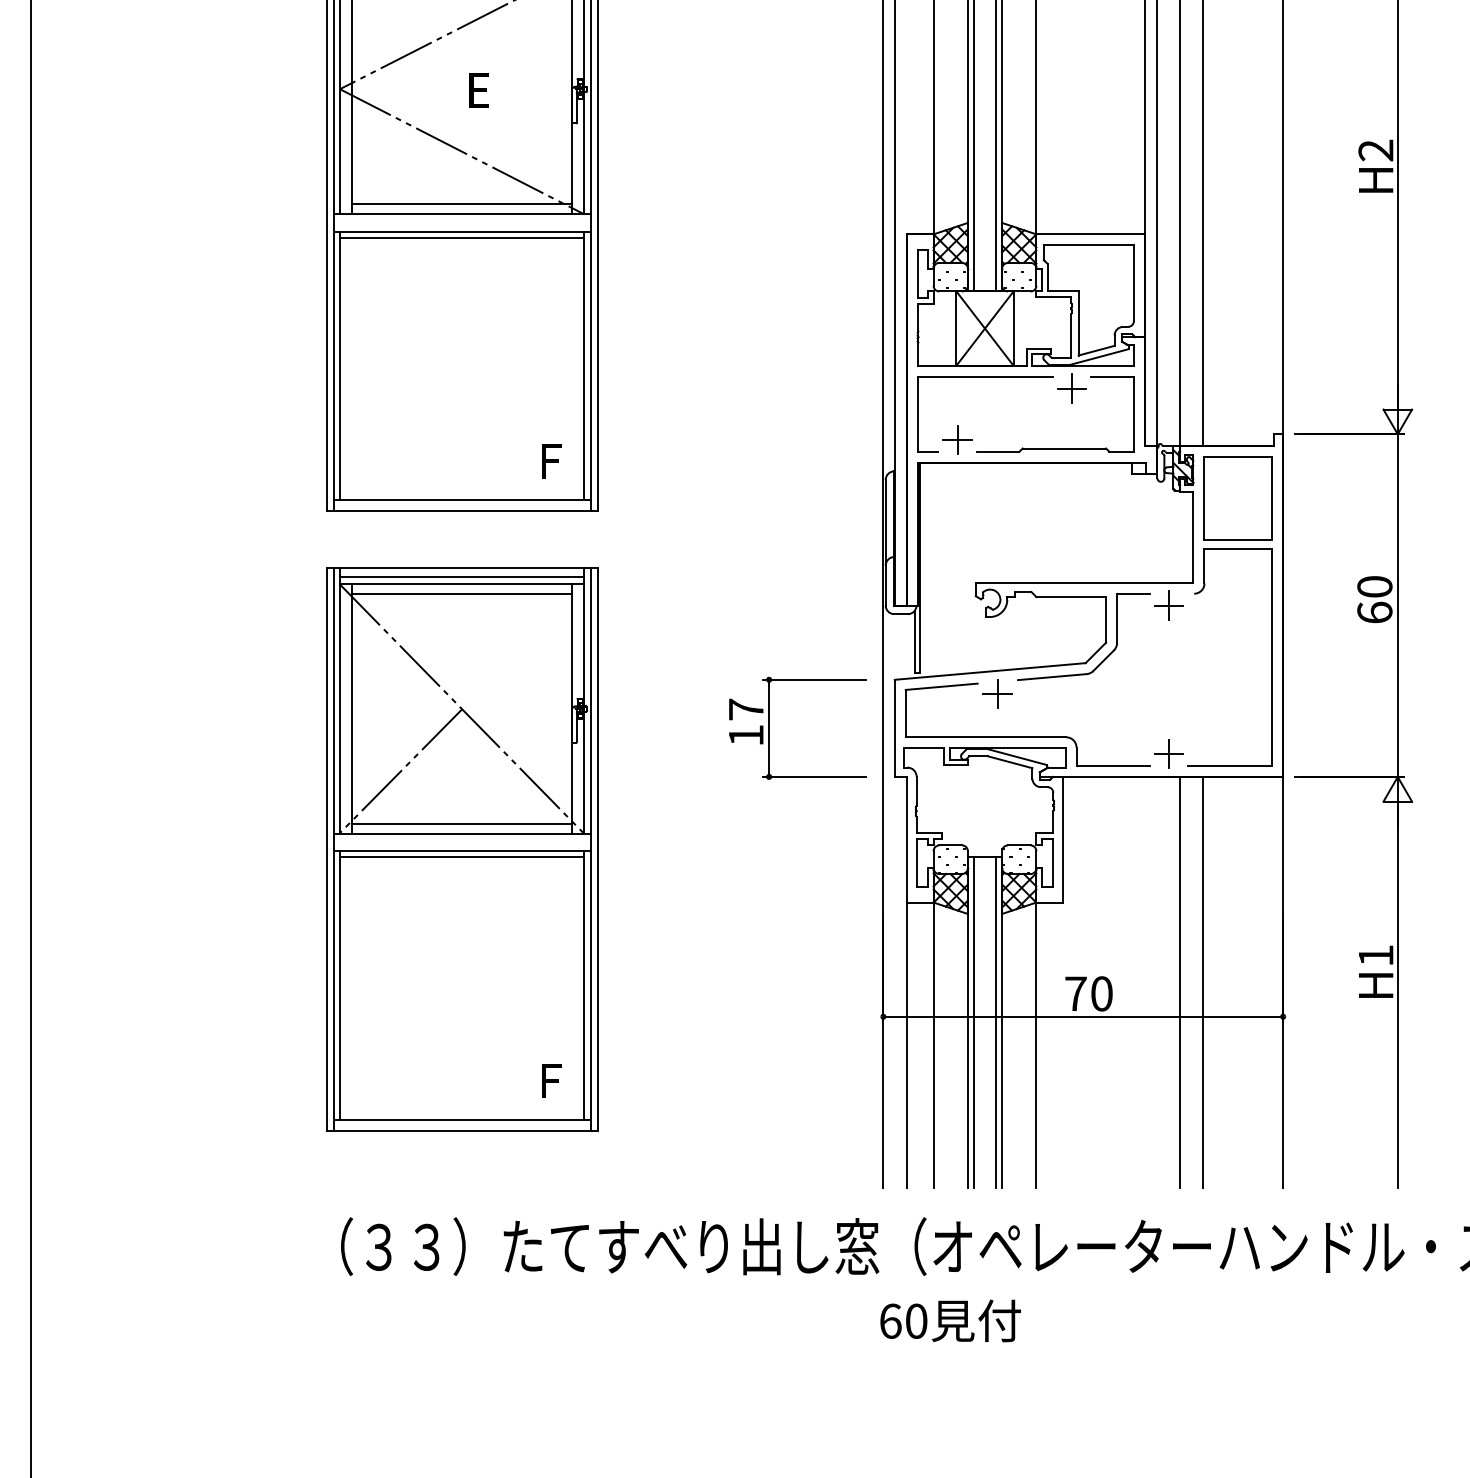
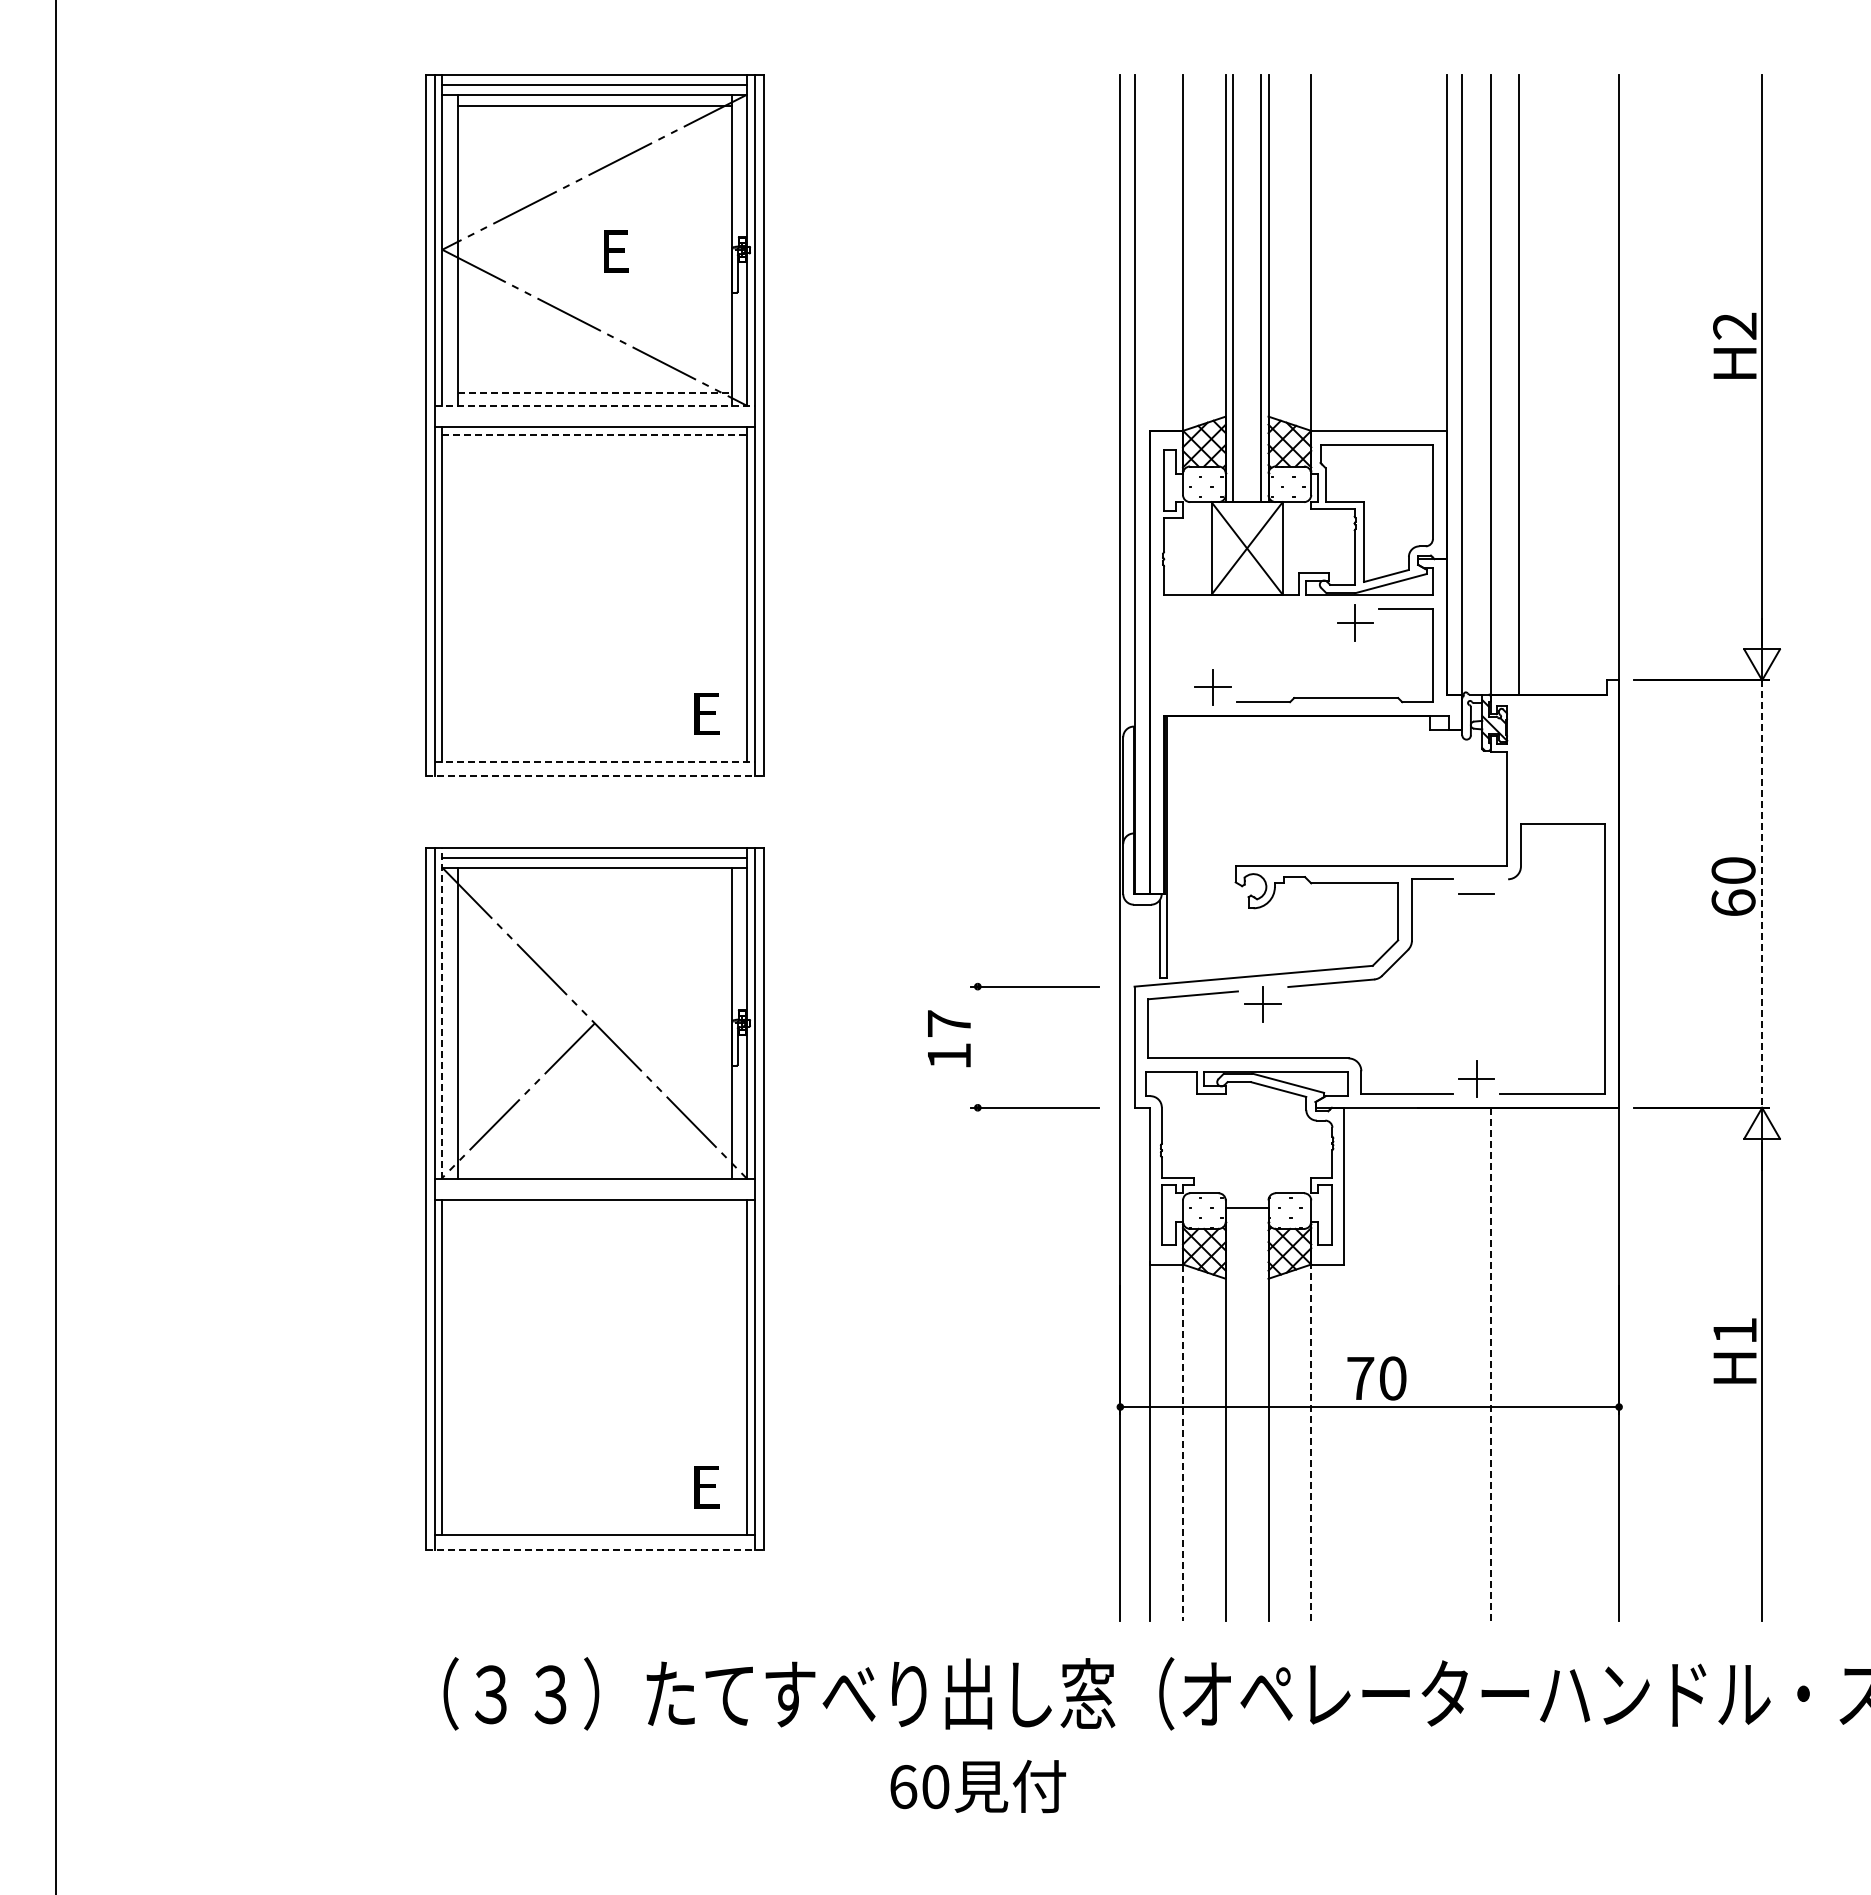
line: (462, 204) -> (595, 393), solid -> dashed
line: (462, 214) -> (595, 405), solid -> dashed
line: (462, 238) -> (595, 435), solid -> dashed
part: (985, 377) -> (1247, 609), removed
text: (554, 468) -> (709, 722), F -> E
part: (1237, 497) -> (1562, 759), removed
line: (462, 500) -> (595, 762), solid -> dashed
line: (462, 511) -> (595, 776), solid -> dashed
line: (461, 593) -> (594, 879), removed
line: (1168, 605) -> (1476, 893), removed
line: (1398, 605) -> (1762, 894), solid -> dashed
line: (340, 701) -> (442, 1013), solid -> dashed
line: (768, 727) -> (977, 1046), removed
line: (461, 823) -> (594, 1166), removed
line: (461, 857) -> (594, 1208), removed
line: (1202, 981) -> (1518, 1363), removed
line: (1180, 982) -> (1490, 1364), solid -> dashed
line: (973, 1021) -> (1232, 1413), removed
line: (996, 1021) -> (1261, 1413), removed
line: (933, 1045) -> (1183, 1443), solid -> dashed
line: (1036, 1045) -> (1311, 1442), solid -> dashed
text: (554, 1088) -> (709, 1496), F -> E
line: (462, 1130) -> (595, 1549), solid -> dashed
text: (950, 1320) -> (977, 1786), moved

